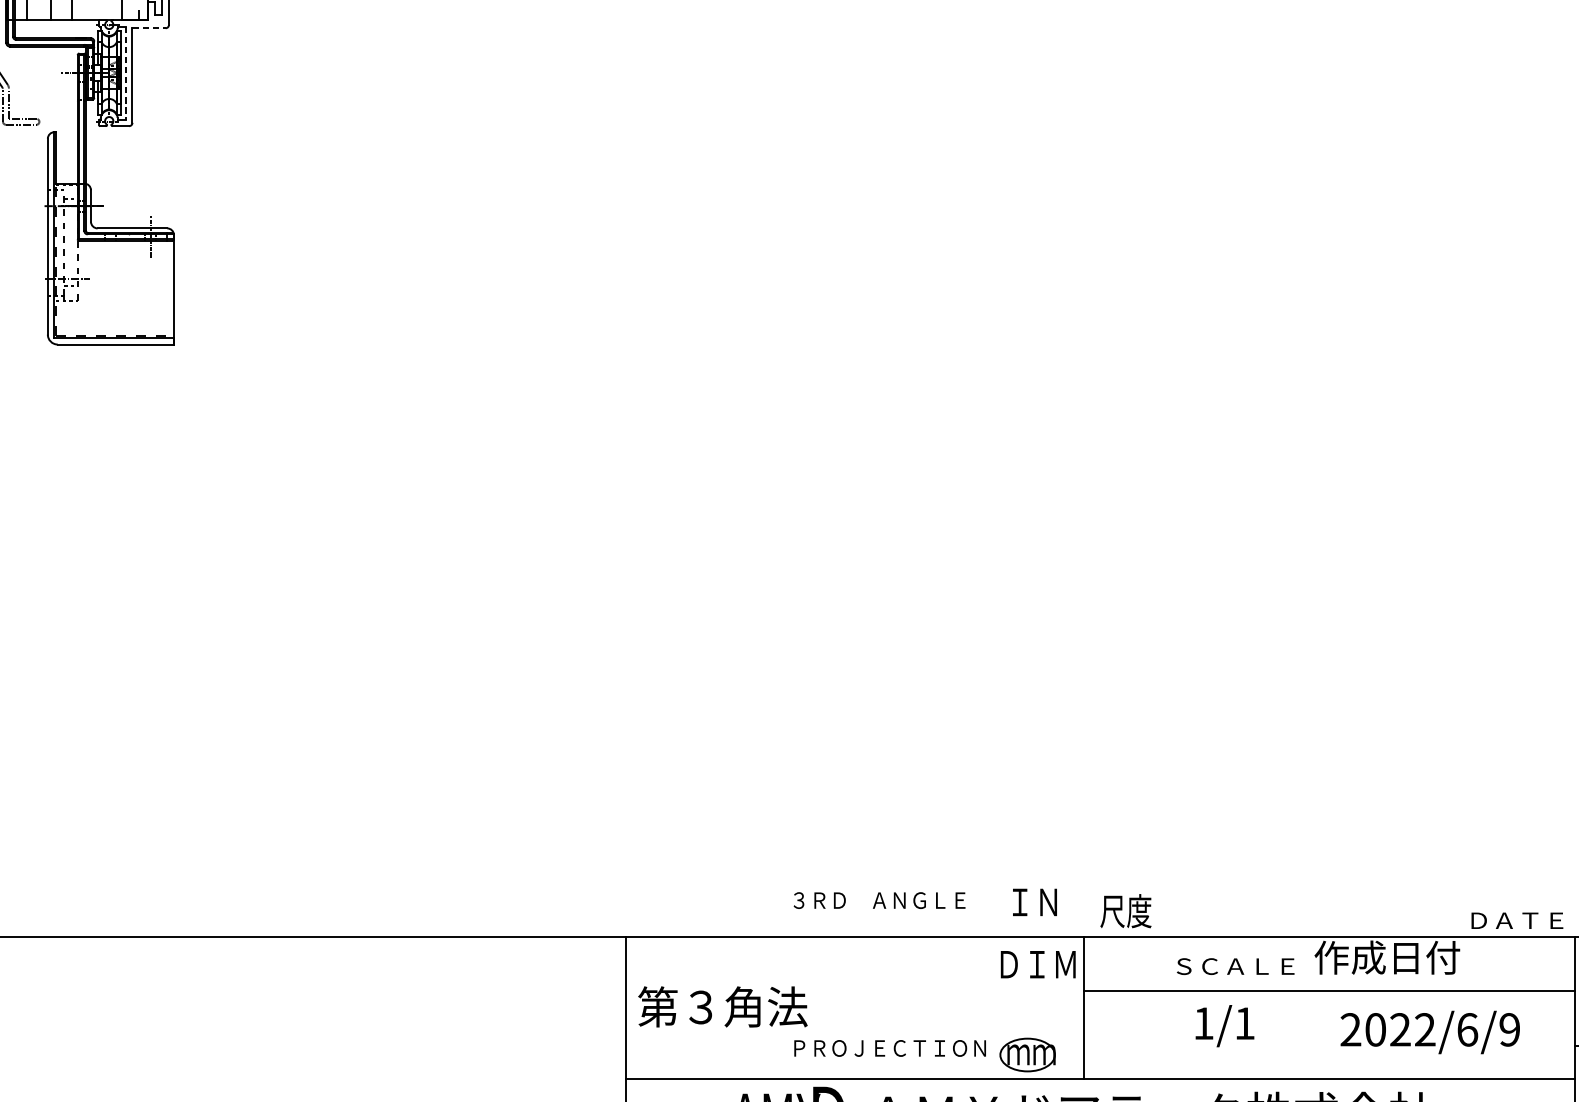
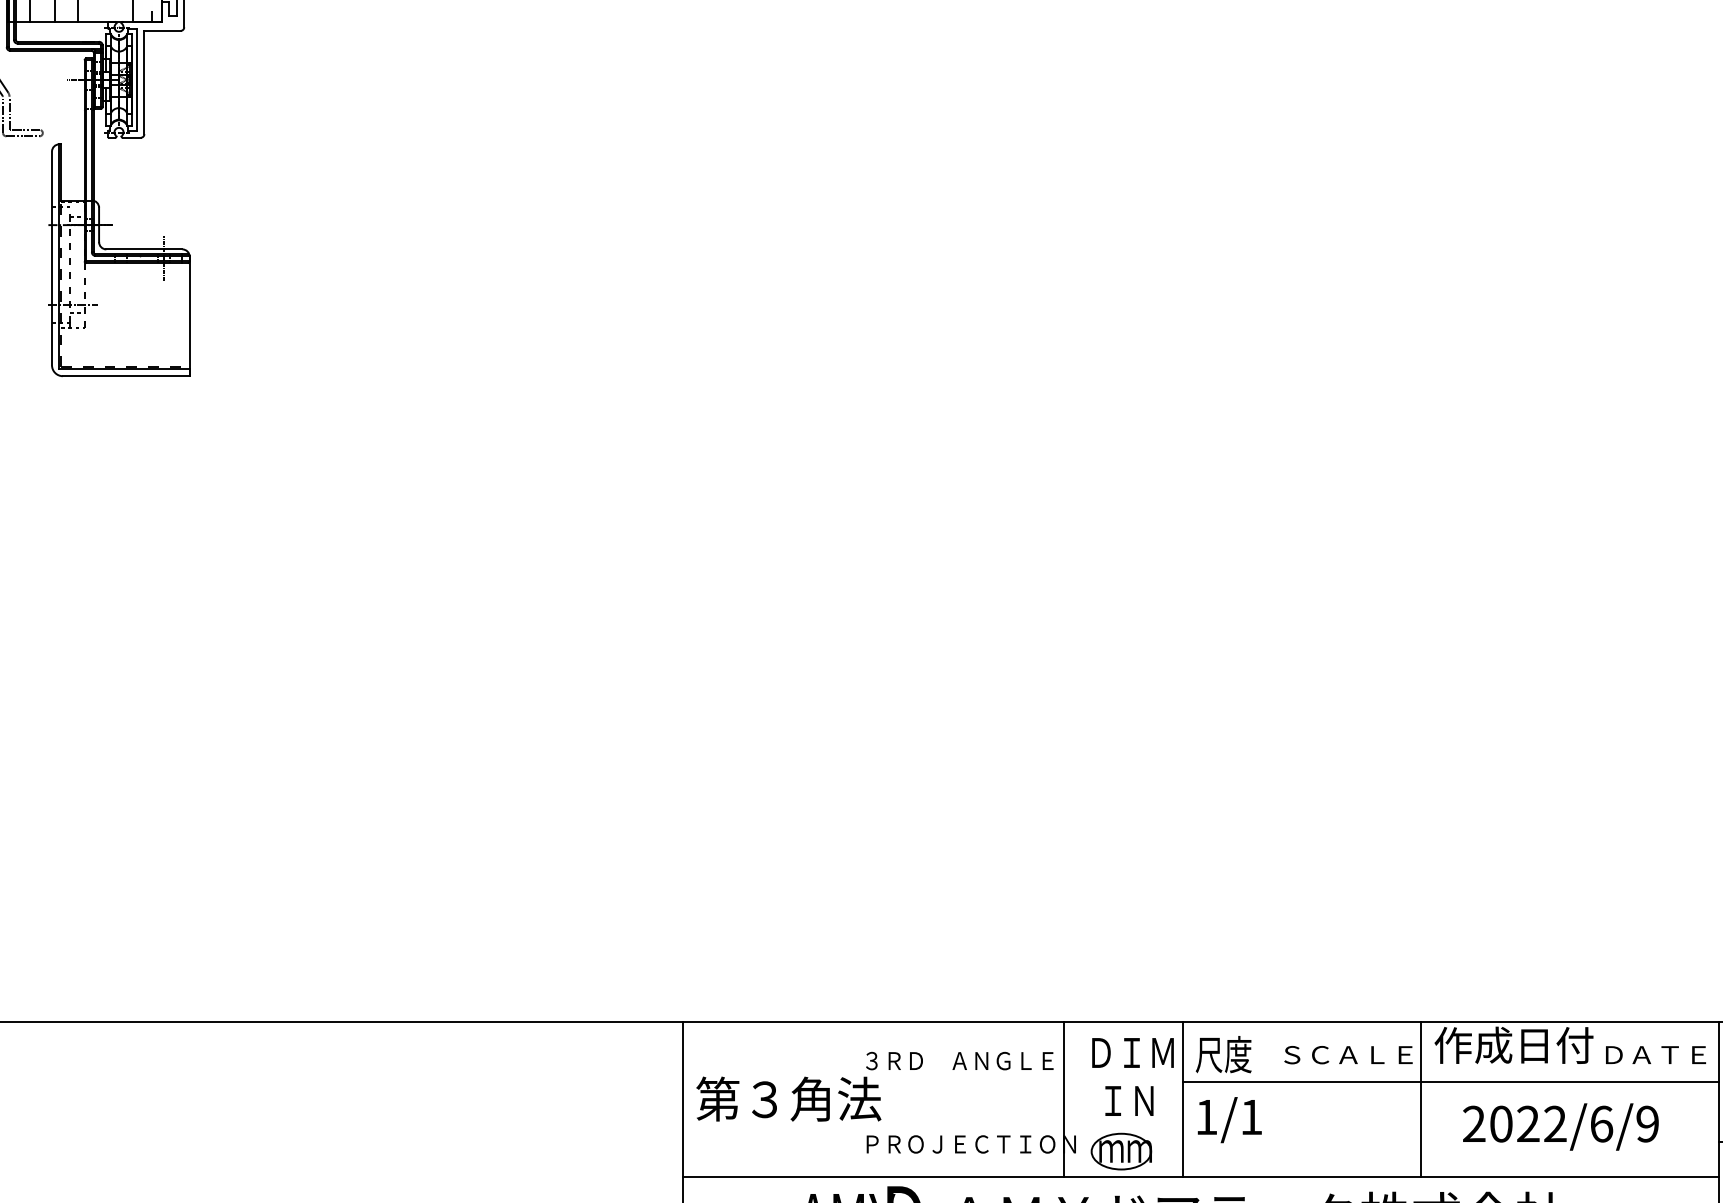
line: (149, 27) -> (162, 30), dashed -> solid
line: (126, 72) -> (137, 79), dashed -> solid
text: (879, 900) -> (959, 1060), moved
text: (1035, 901) -> (1129, 1100), moved
text: (1125, 911) -> (1223, 1054), moved
text: (1516, 920) -> (1655, 1054), moved
line: (974, 1007) -> (1063, 1099), added
line: (1301, 1007) -> (1420, 1099), added
text: (1224, 1026) -> (1229, 1120), moved

